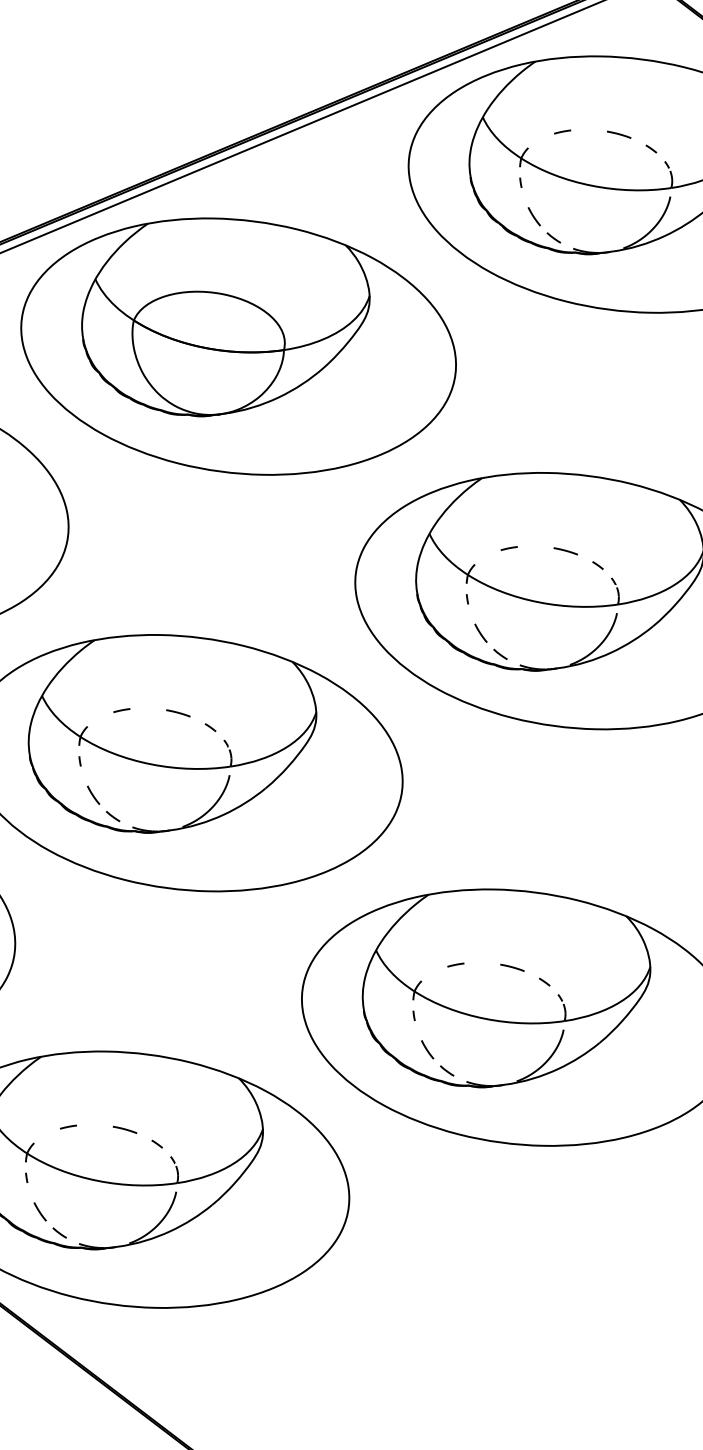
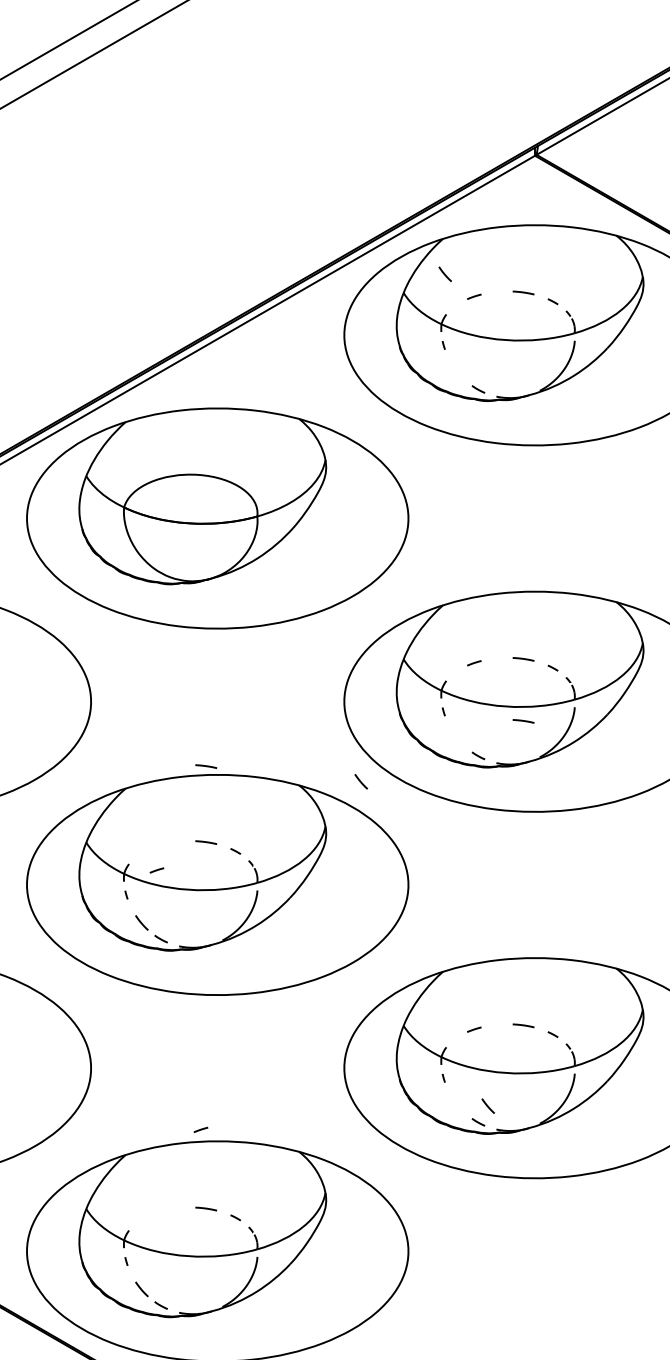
line: (533, 215) -> (444, 273), moved
line: (556, 621) -> (523, 721), added
line: (189, 626) -> (206, 766), added
line: (480, 632) -> (360, 781), moved
line: (121, 710) -> (156, 870), moved
line: (426, 1048) -> (487, 1105), moved
line: (67, 1126) -> (200, 1129), moved

